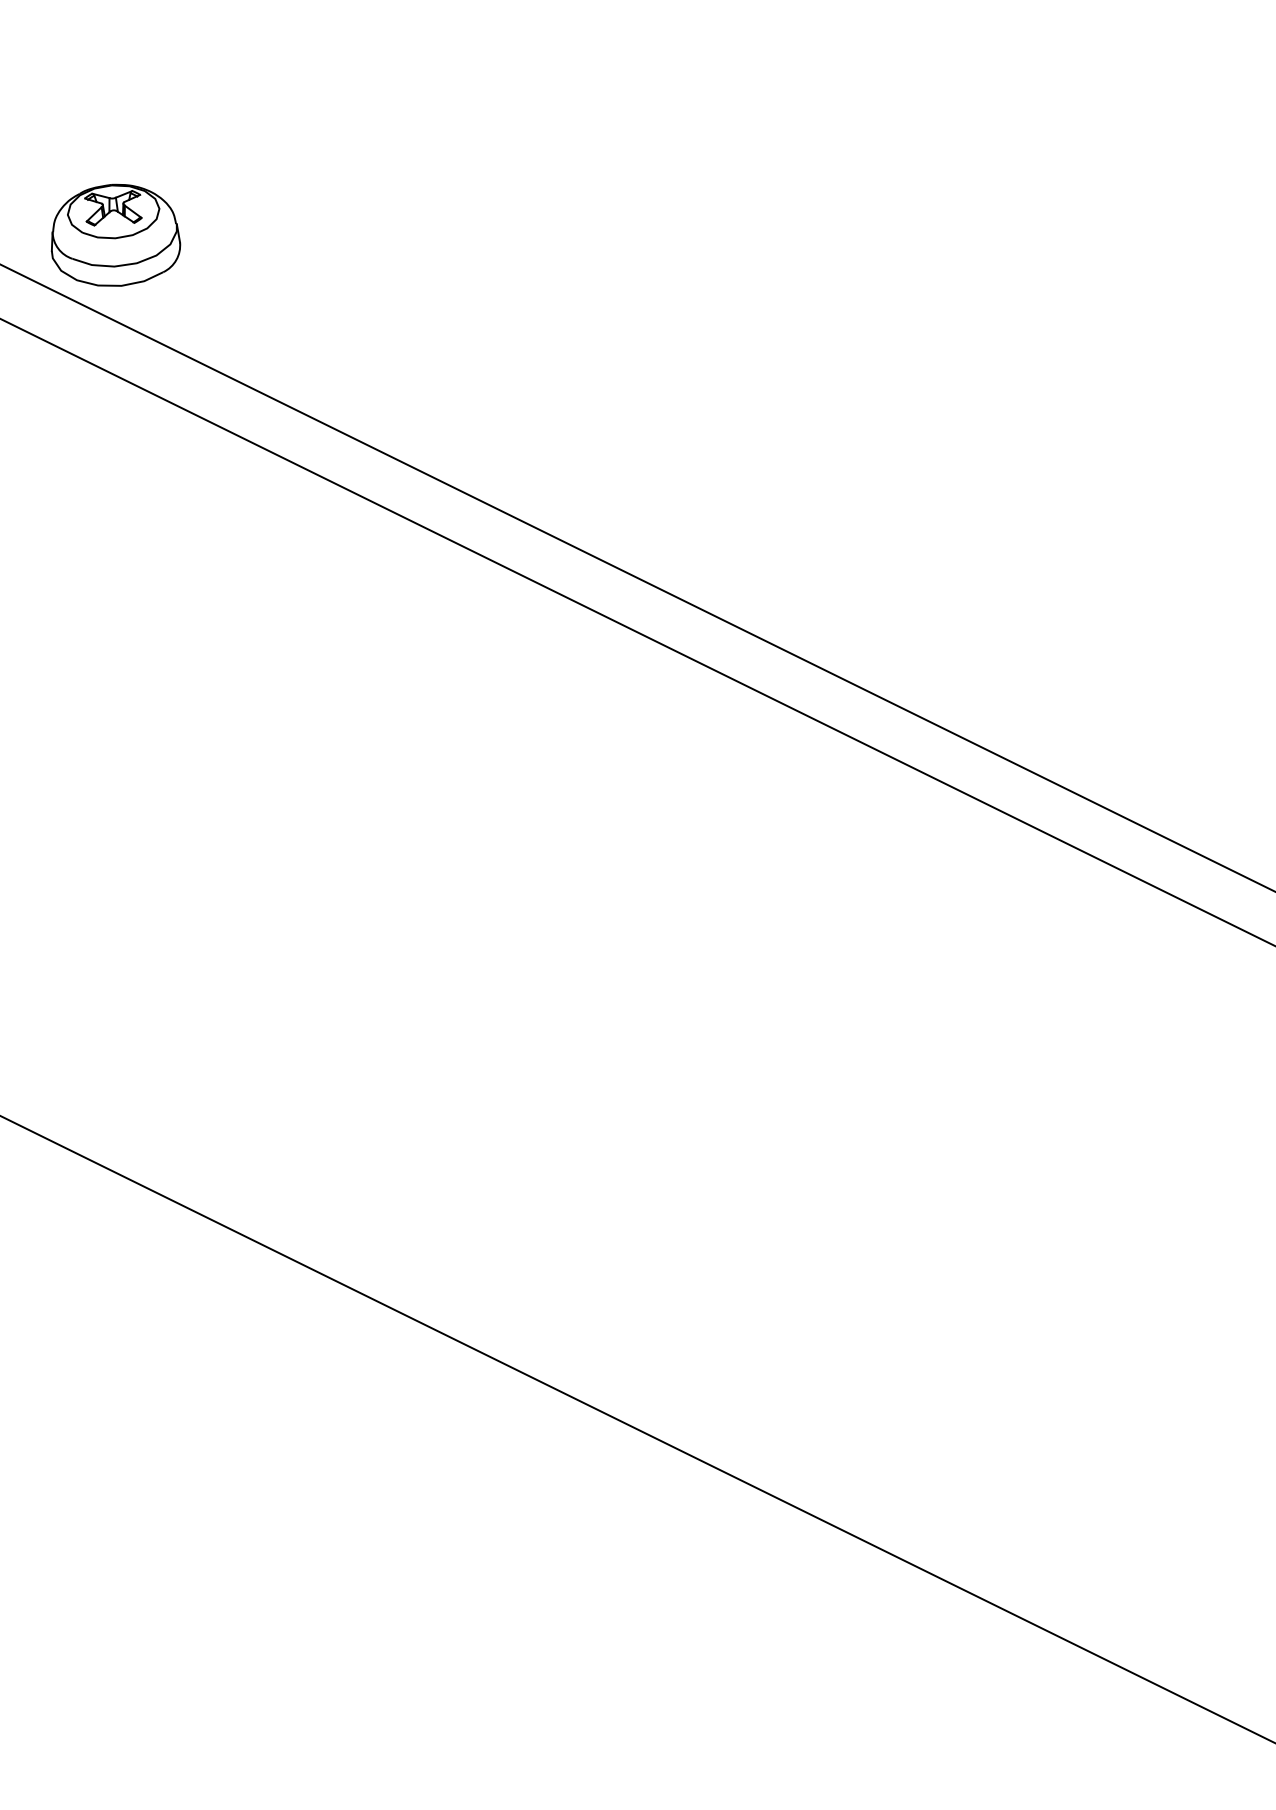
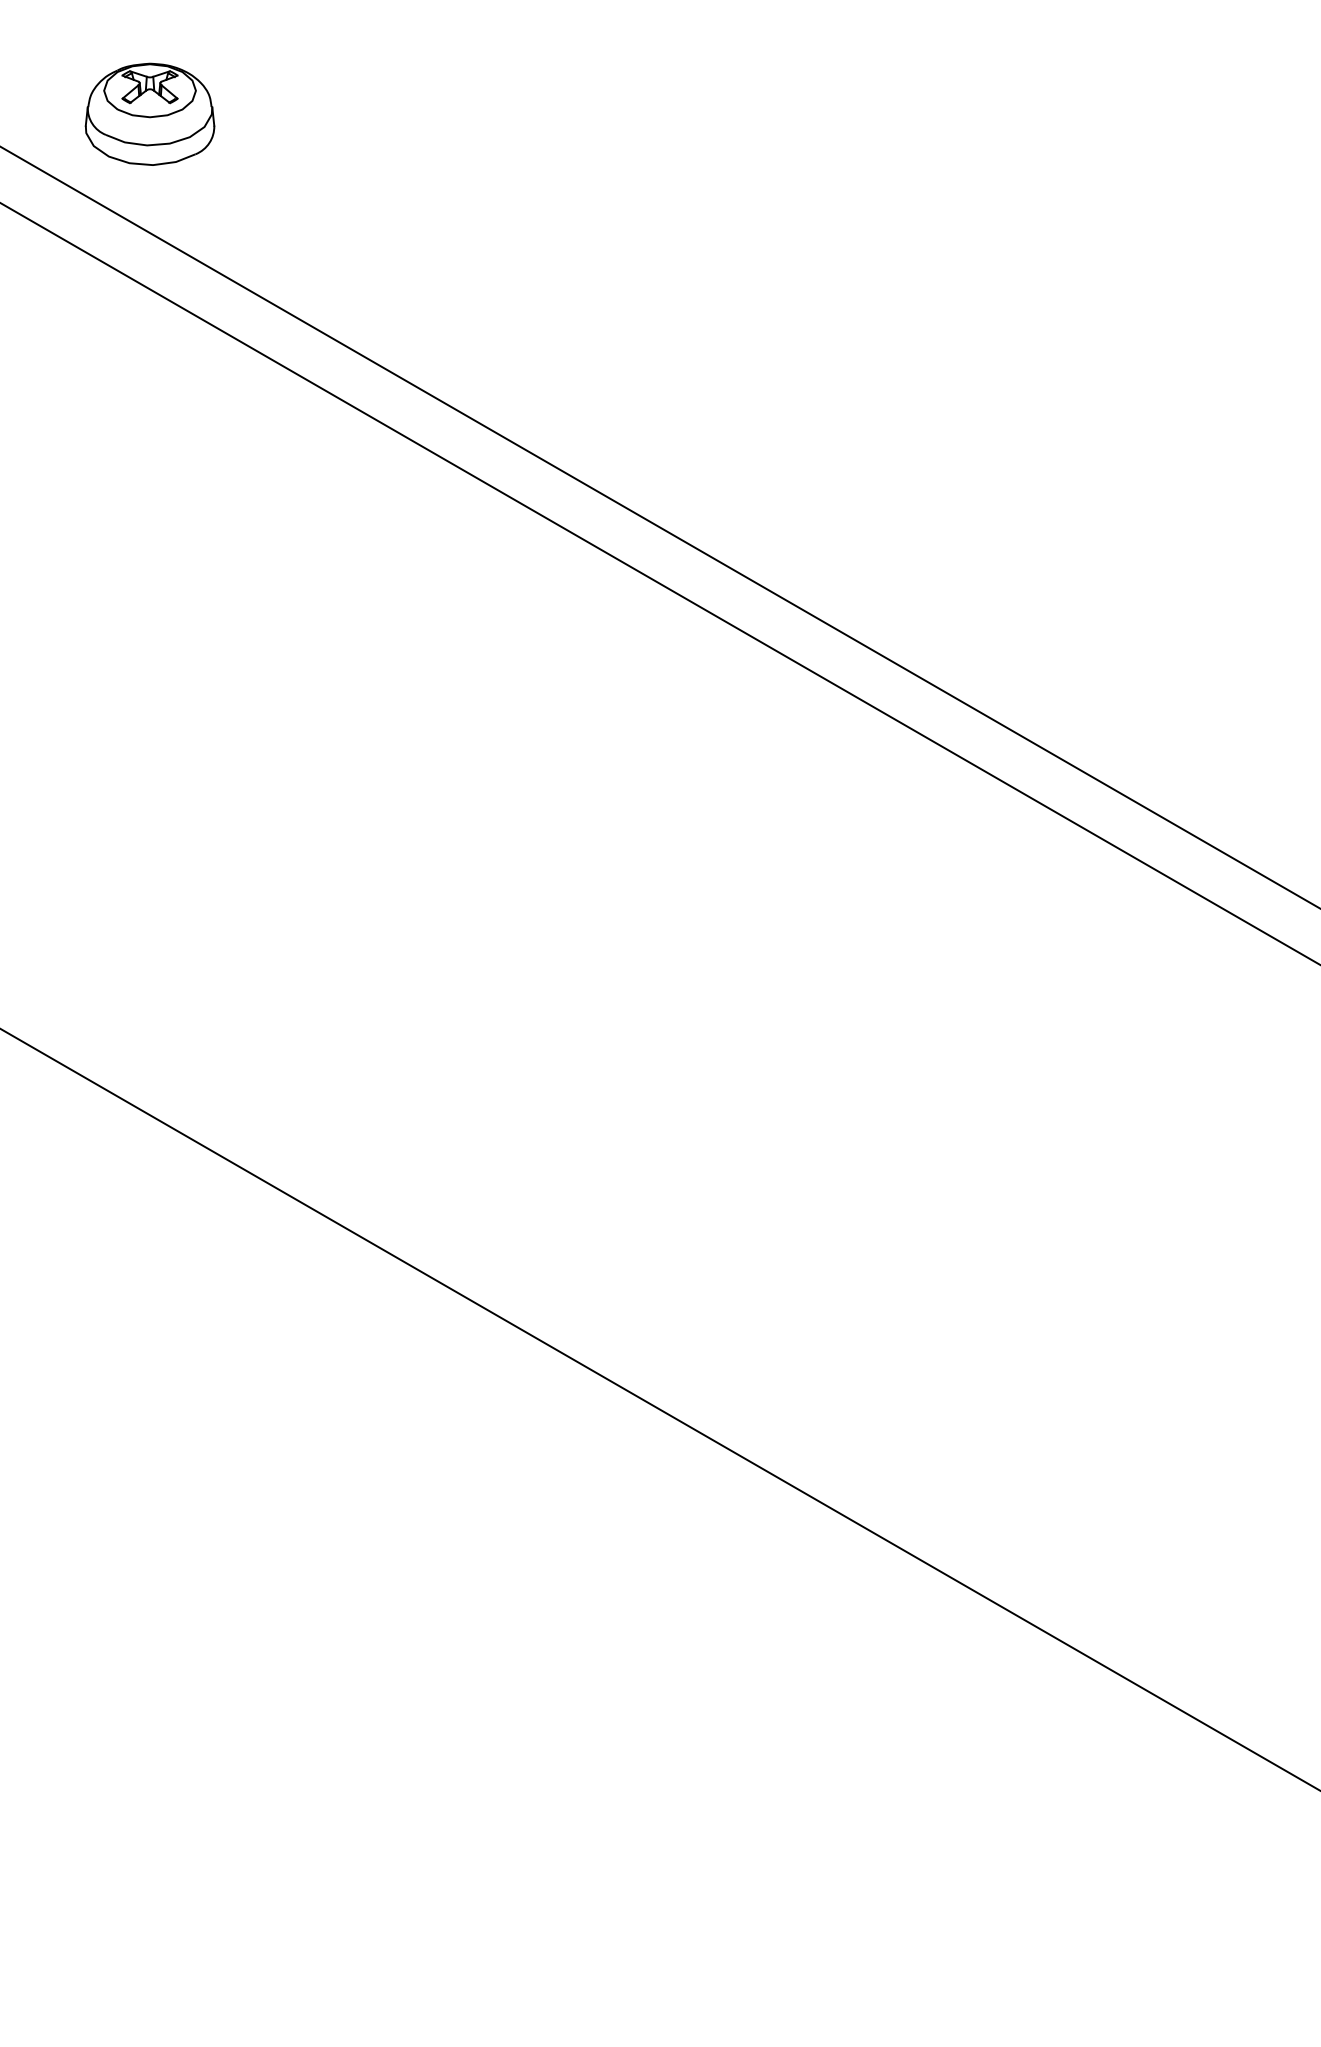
part: (114, 234) -> (149, 113), moved

